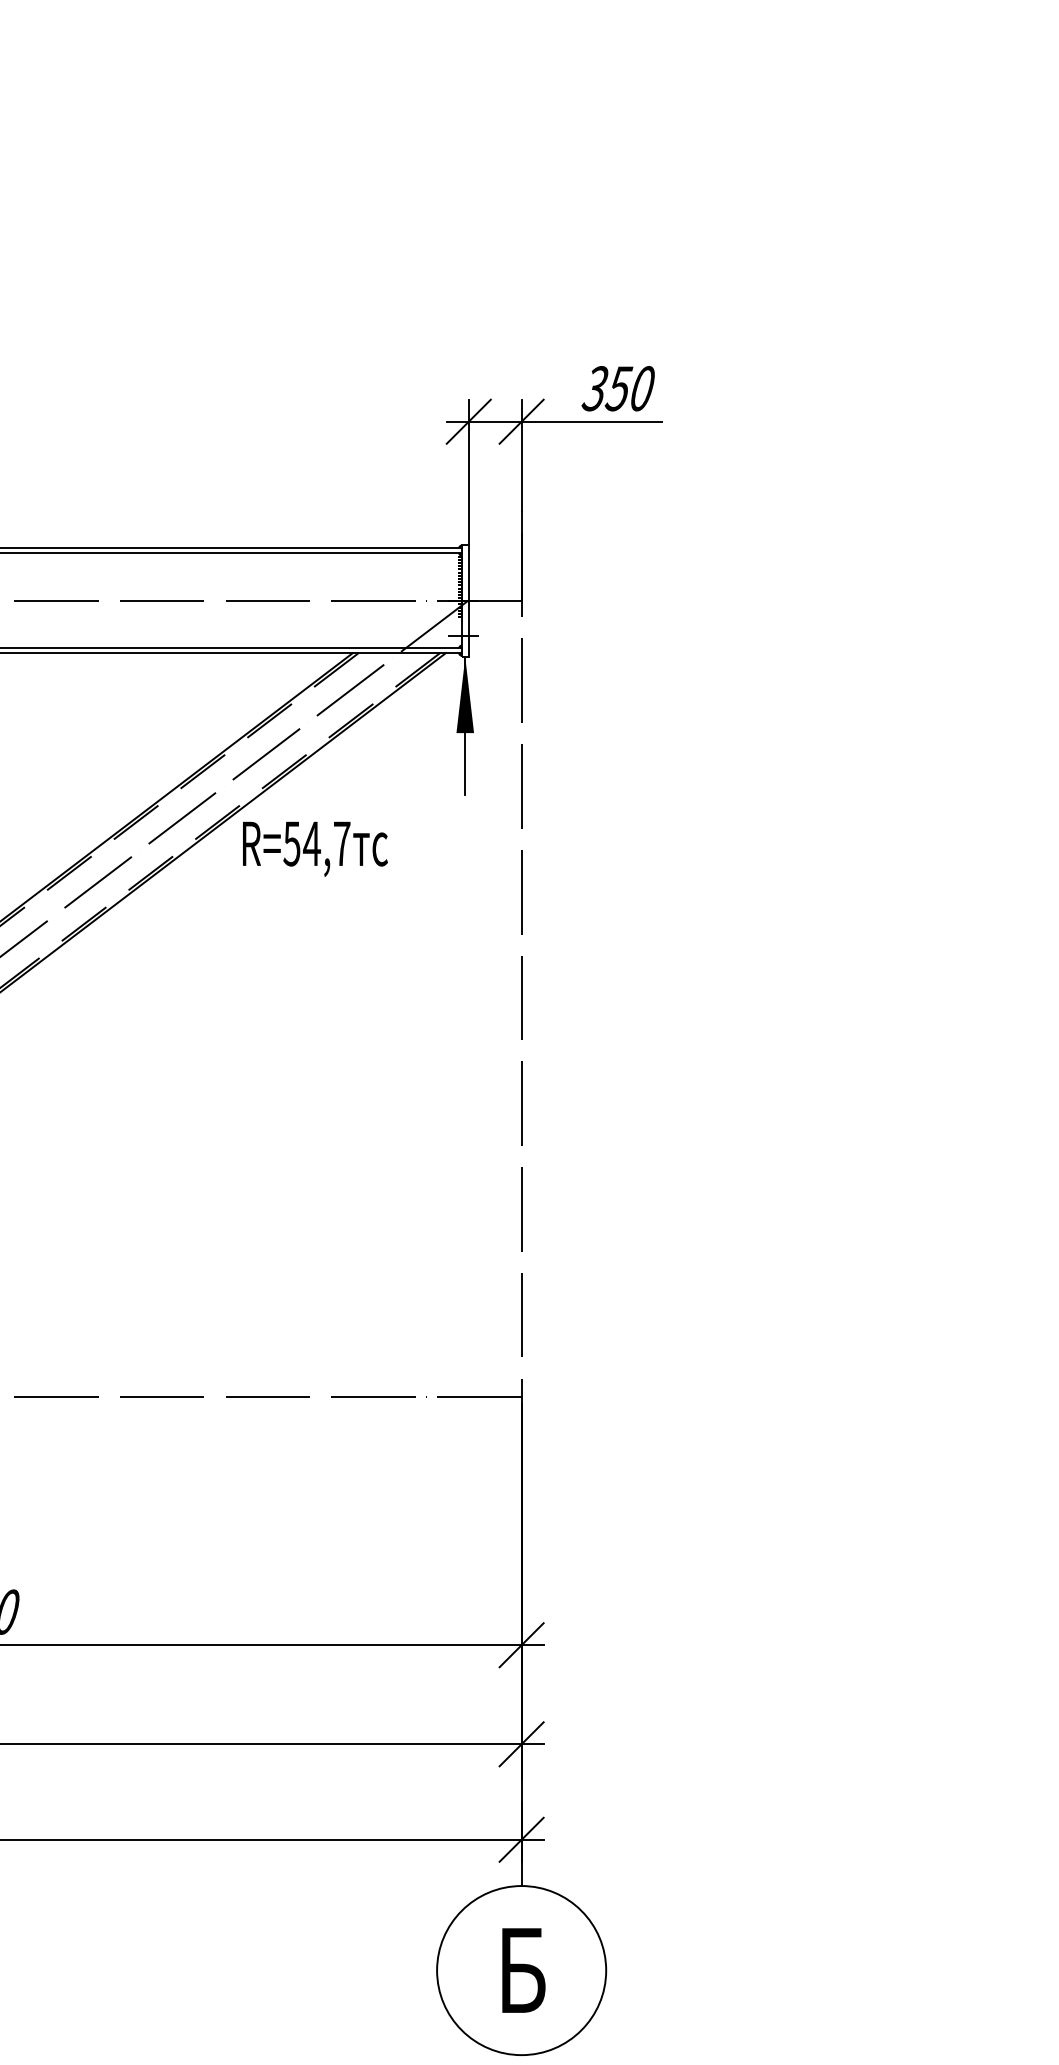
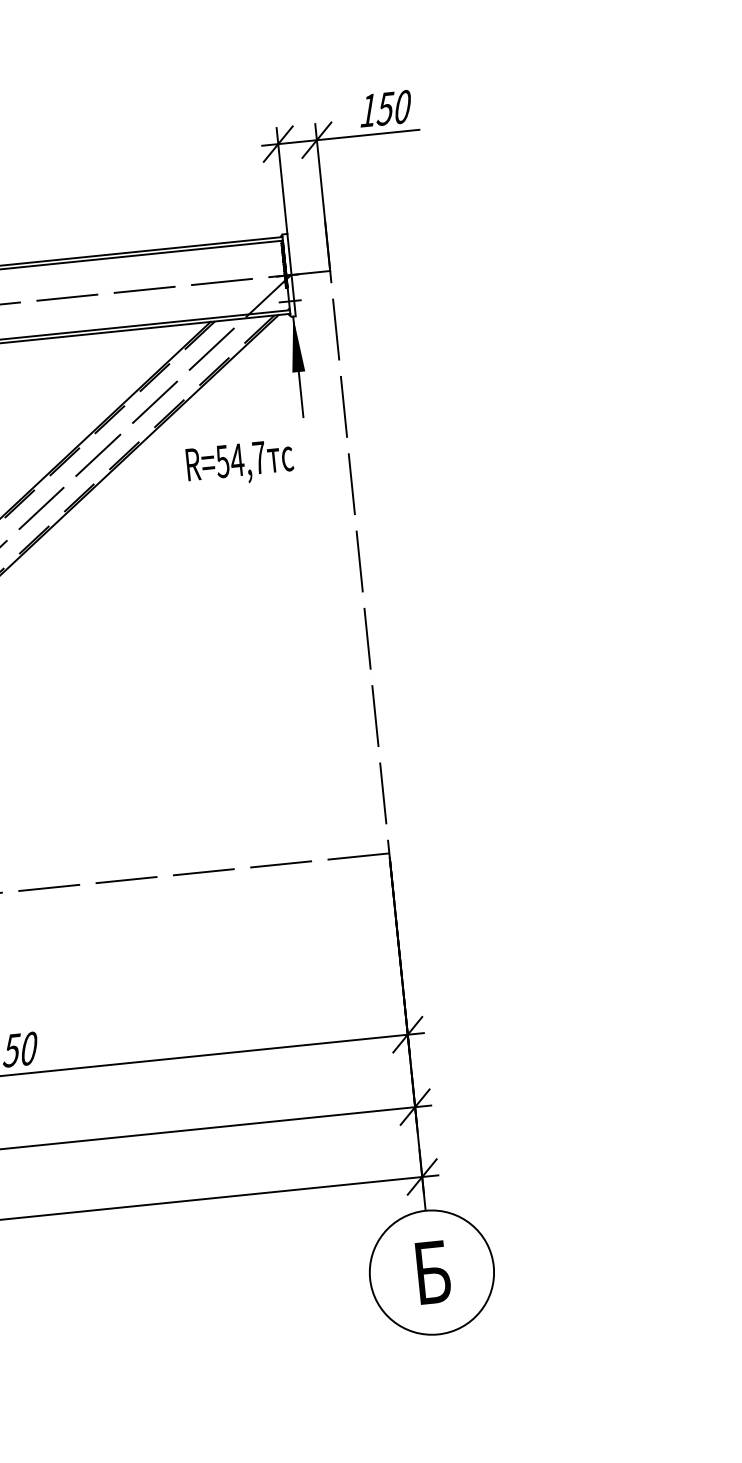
text: (594, 388) -> (367, 110), 350 -> 150
text: (315, 848) -> (240, 463), moved

